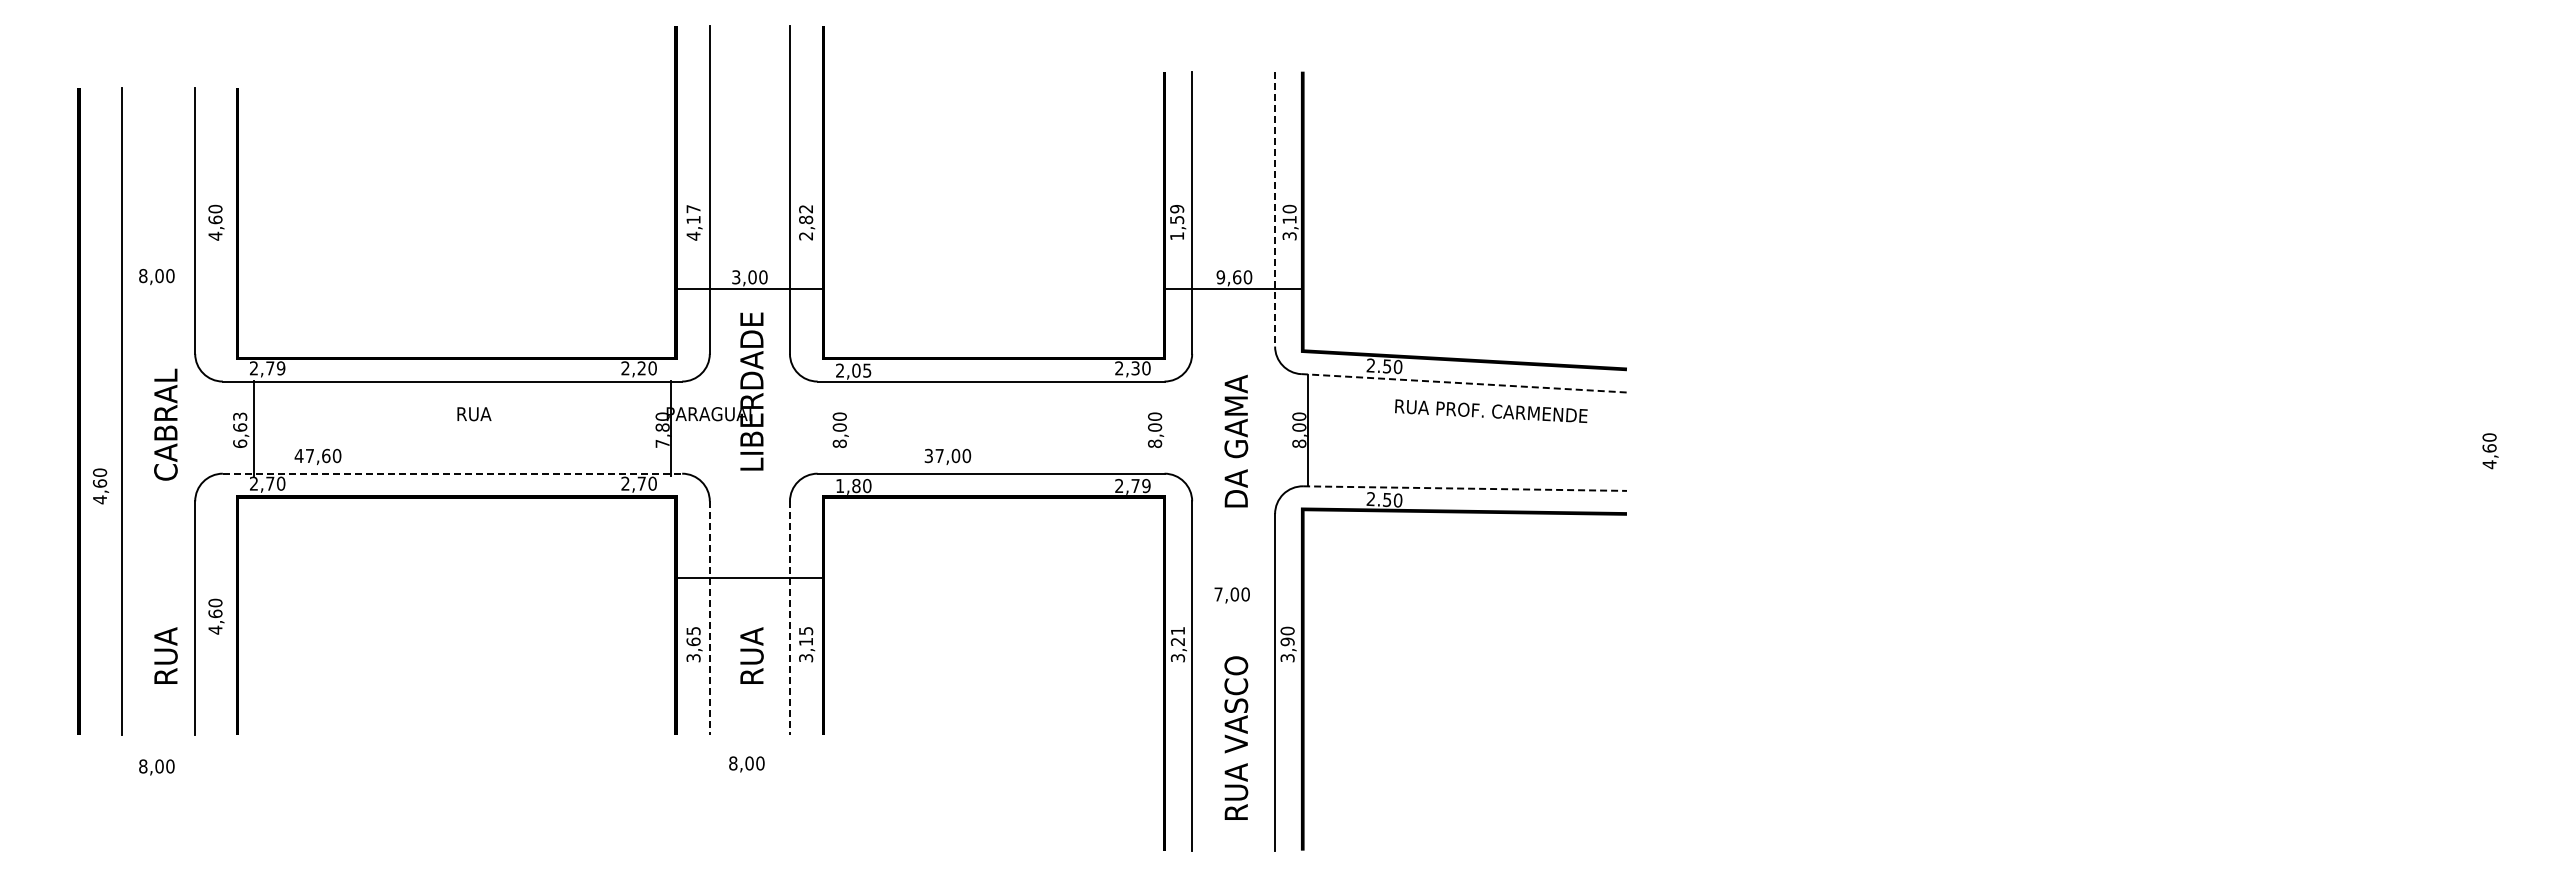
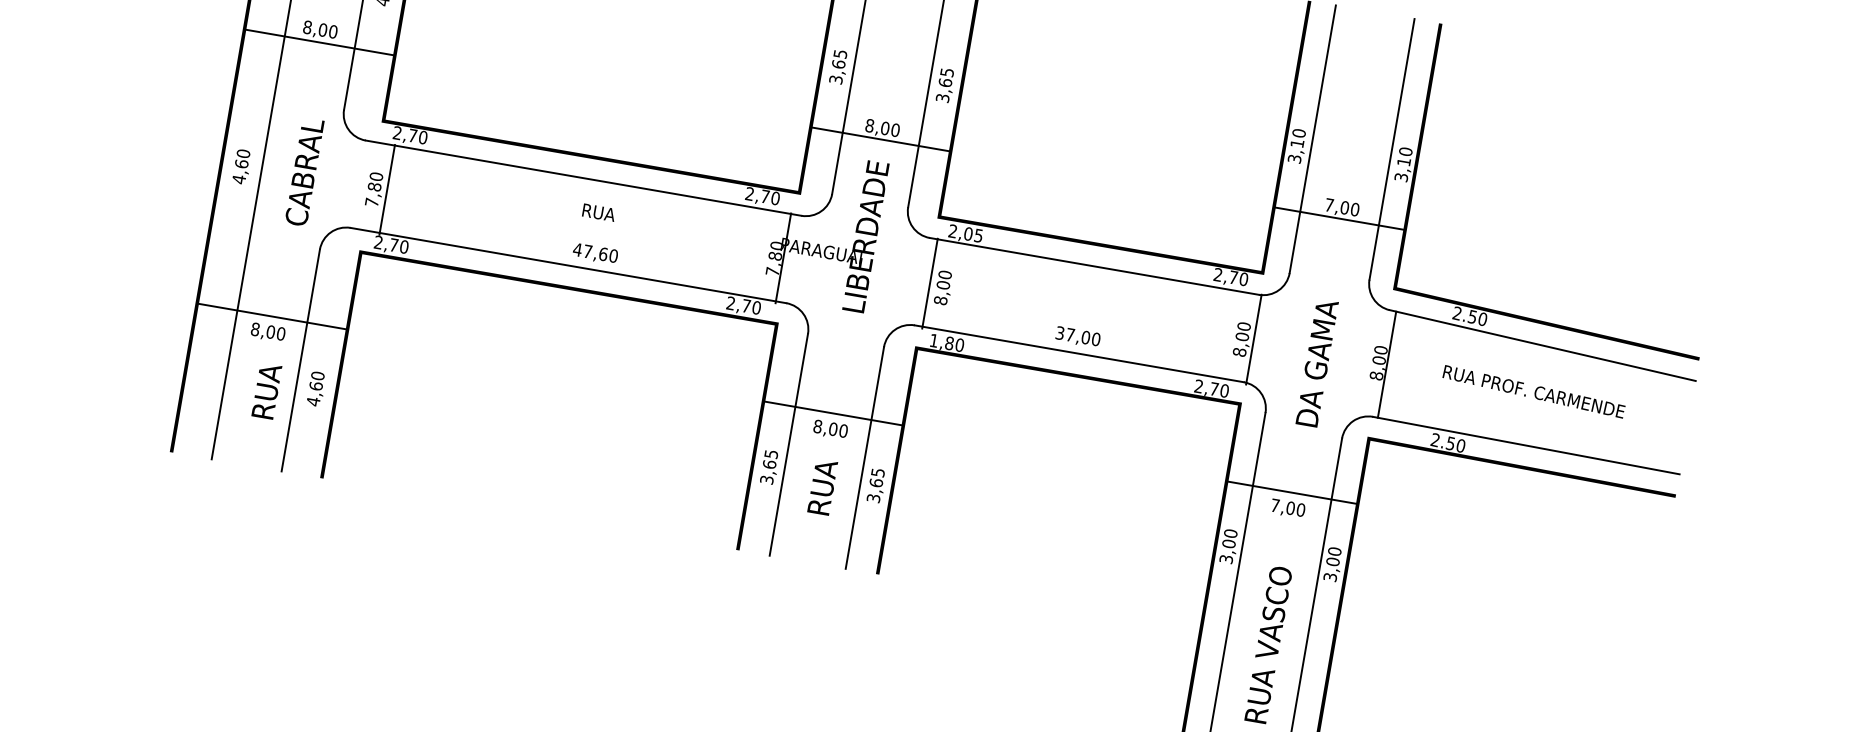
line: (1275, 209) -> (1392, 149), dashed -> solid
text: (693, 222) -> (838, 66), 4,17 -> 3,65
text: (806, 222) -> (945, 85), 2,82 -> 3,65
text: (1177, 222) -> (1297, 146), 1,59 -> 3,10
text: (736, 277) -> (869, 126), 3,00 -> 8,00
text: (1228, 277) -> (1336, 206), 9,60 -> 7,00
line: (158, 289) -> (319, 42), added
text: (280, 368) -> (422, 137), 2,79 -> 2,70
text: (641, 368) -> (764, 196), 2,20 -> 2,70
text: (1135, 368) -> (1233, 277), 2,30 -> 2,70
line: (1464, 383) -> (1543, 345), dashed -> solid
text: (1491, 410) -> (1534, 391), moved
line: (825, 428) -> (929, 283), added
line: (1167, 428) -> (1254, 339), added
text: (240, 429) -> (374, 188), 6,63 -> 7,80
text: (317, 456) -> (595, 253), moved
text: (947, 456) -> (1077, 336), moved
line: (452, 473) -> (568, 265), dashed -> solid
text: (101, 486) -> (242, 167), moved
text: (1146, 486) -> (1224, 391), 2,79 -> 2,70
line: (1465, 488) -> (1526, 445), dashed -> solid
line: (158, 578) -> (272, 316), added
line: (1233, 578) -> (1292, 492), added
text: (216, 616) -> (316, 388), moved
line: (709, 618) -> (788, 445), dashed -> solid
line: (789, 618) -> (864, 458), dashed -> solid
text: (1177, 636) -> (1229, 538), 3,21 -> 3,00
text: (806, 641) -> (876, 482), 3,15 -> 3,65
text: (1287, 641) -> (1332, 561), 3,90 -> 3,00
text: (746, 764) -> (830, 429), moved
text: (156, 767) -> (267, 332), moved

